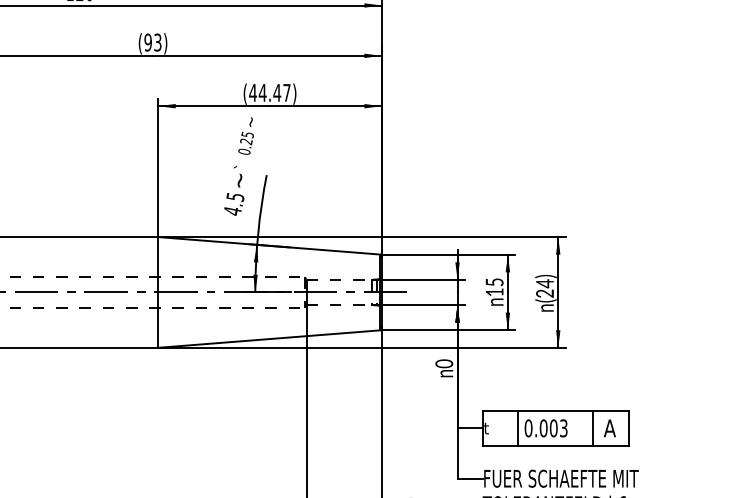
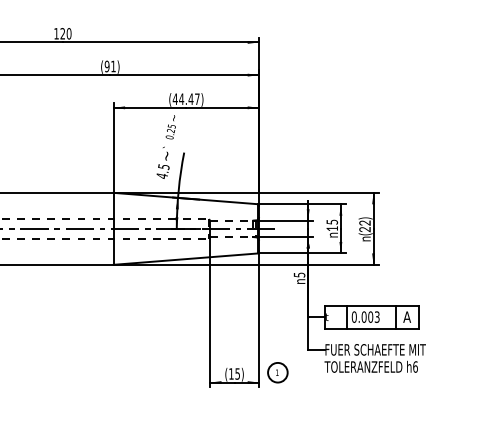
text: (157, 42) -> (113, 66), (93) -> (91)
text: (544, 284) -> (364, 223), (24) -> (22)
text: (444, 364) -> (299, 275), 0 -> 5

